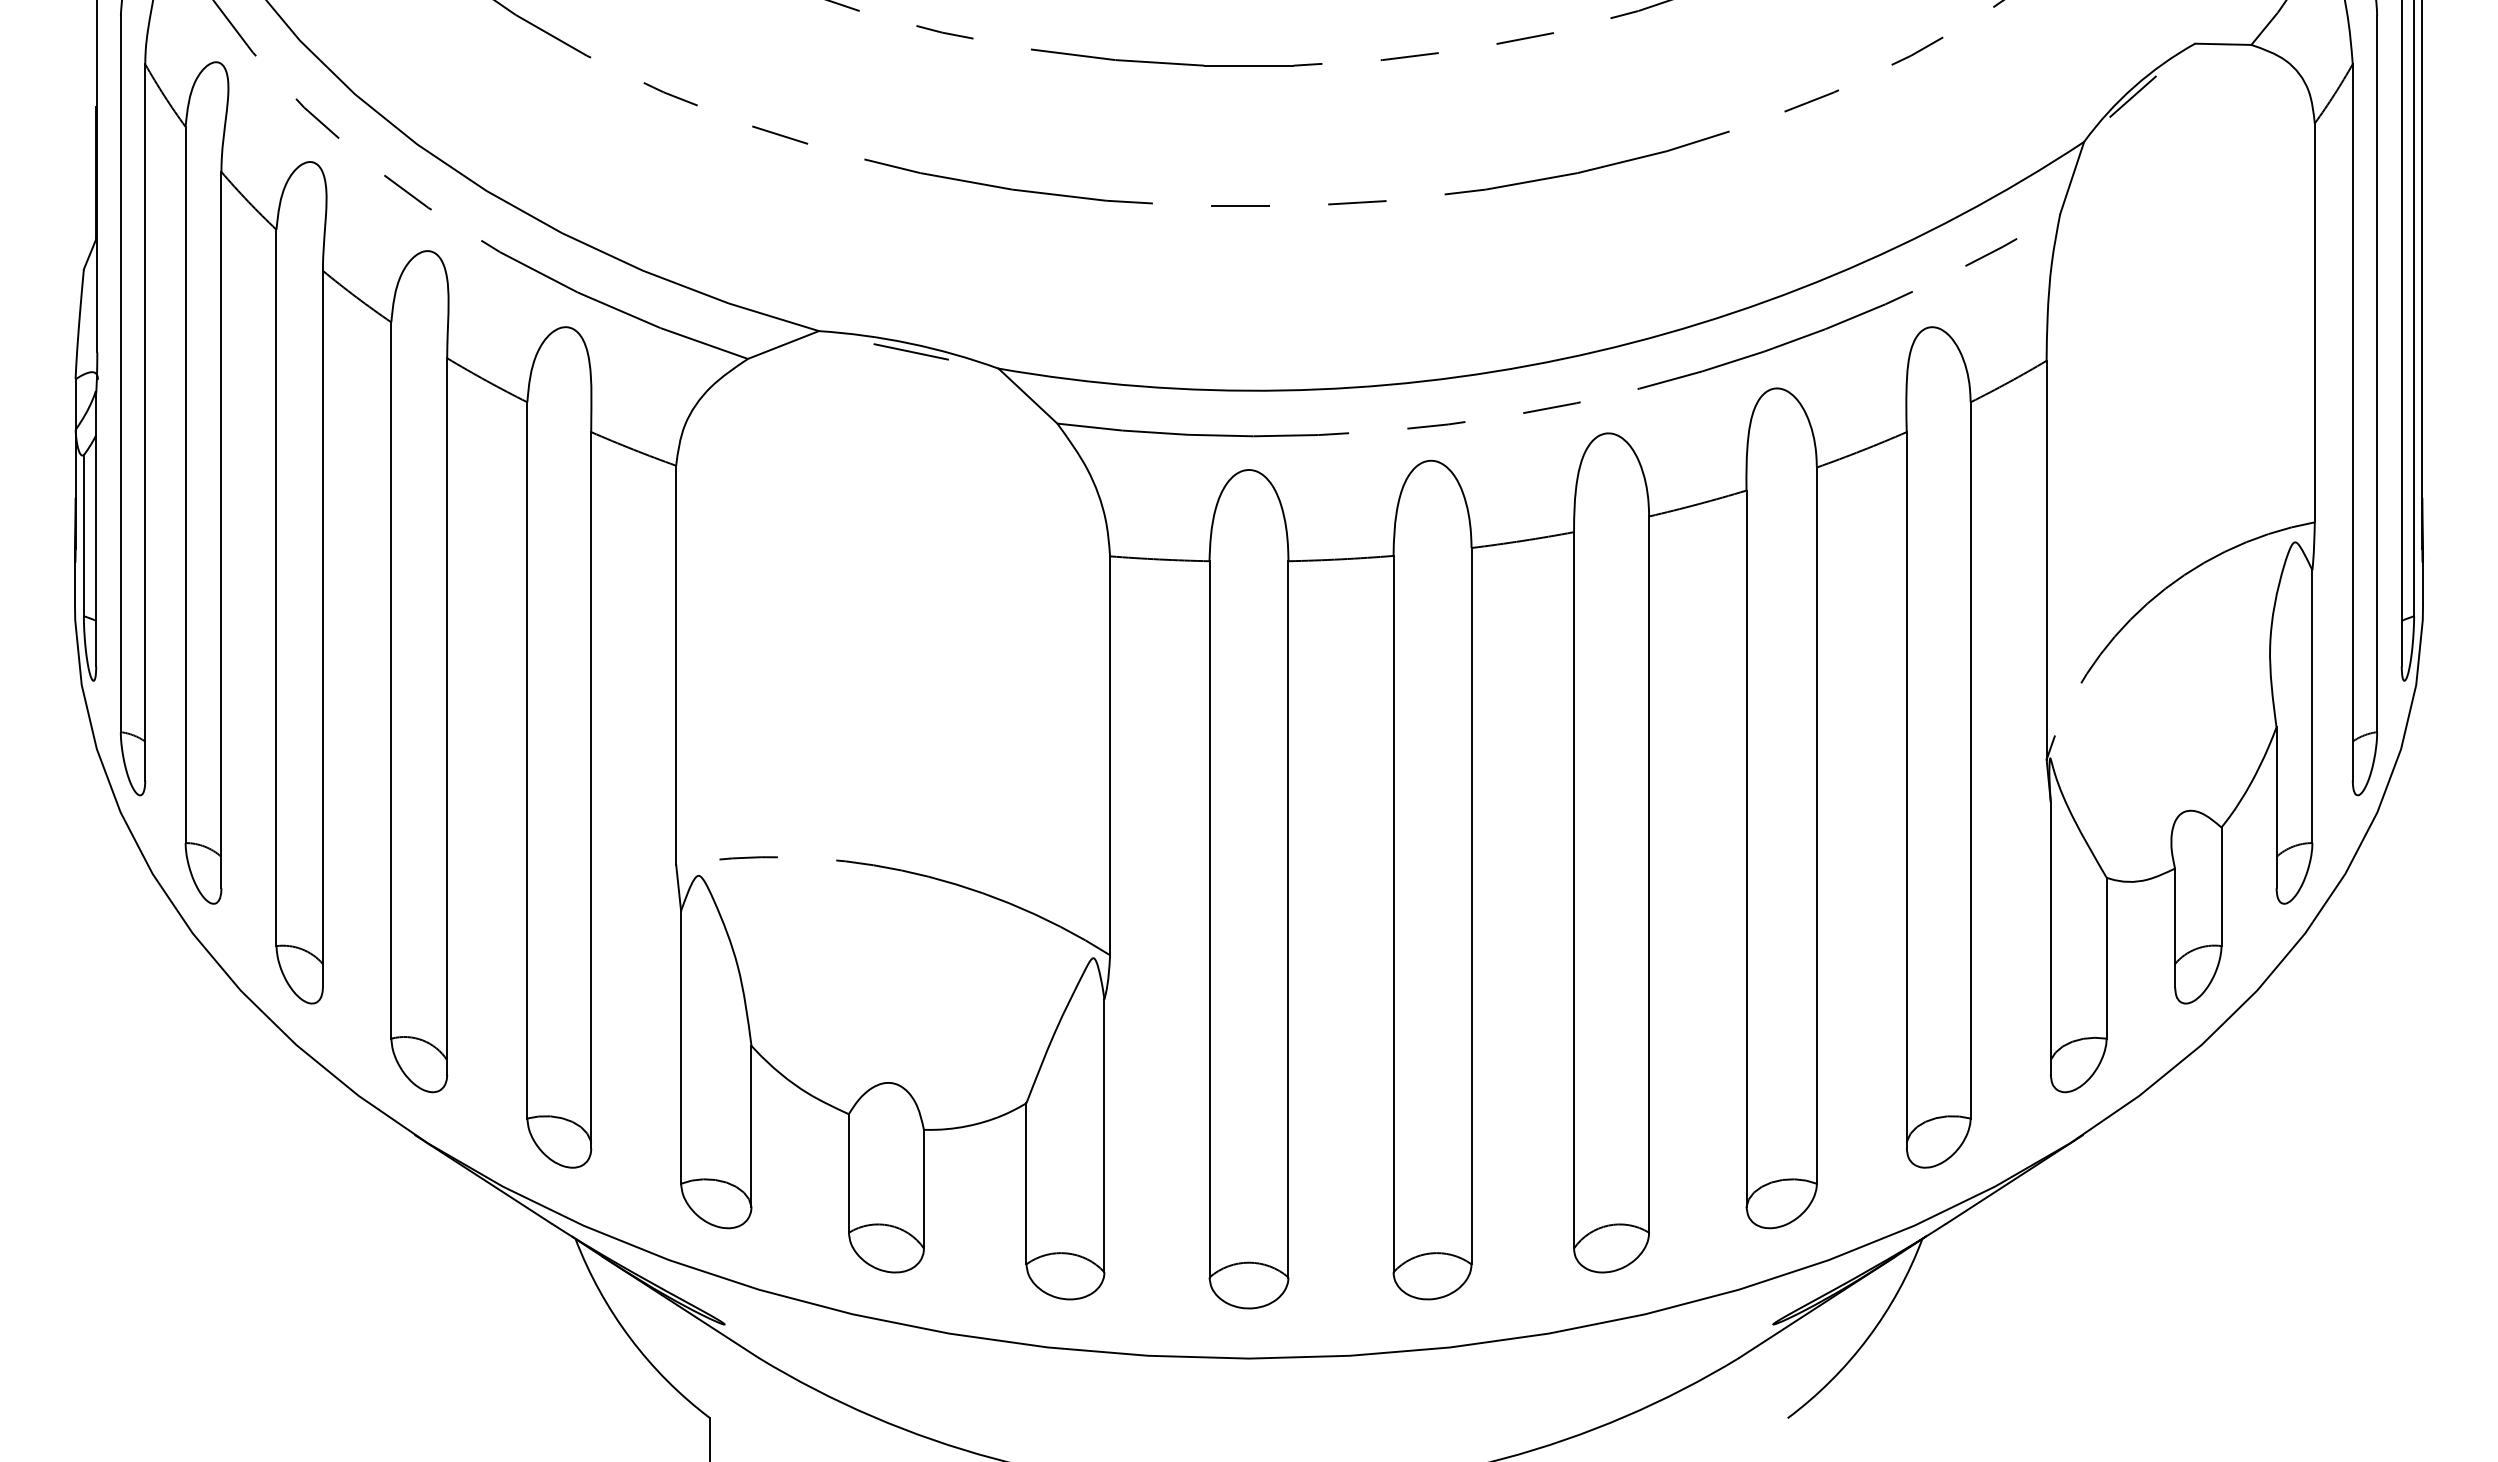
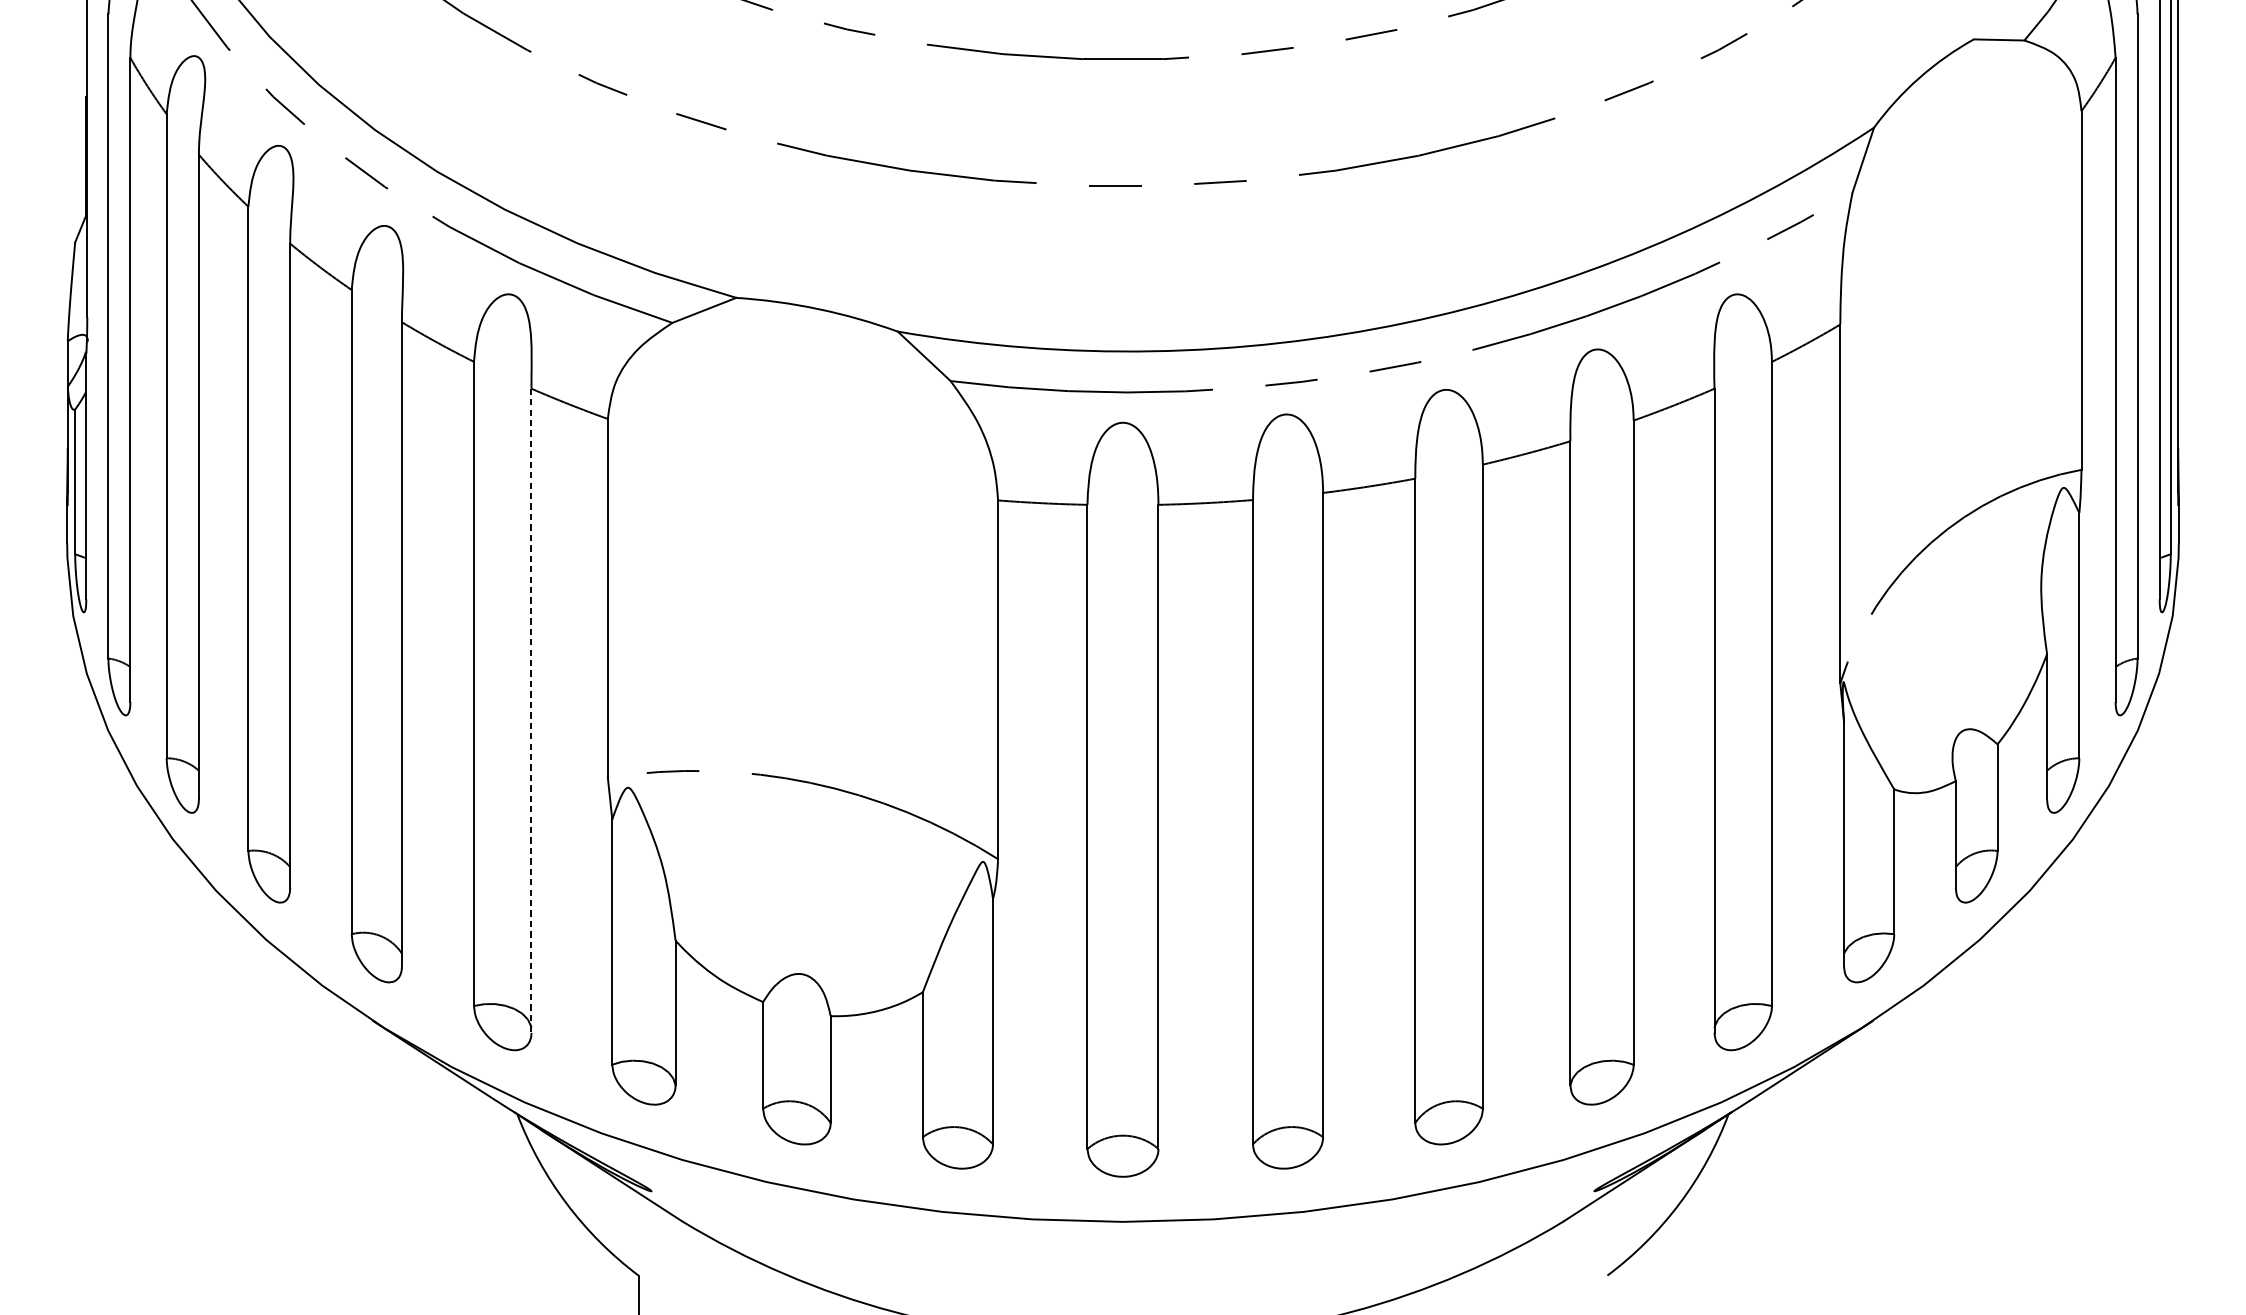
line: (2132, 96) -> (1917, 86), removed
line: (910, 351) -> (818, 316), removed
line: (591, 790) -> (531, 711), solid -> dashed

